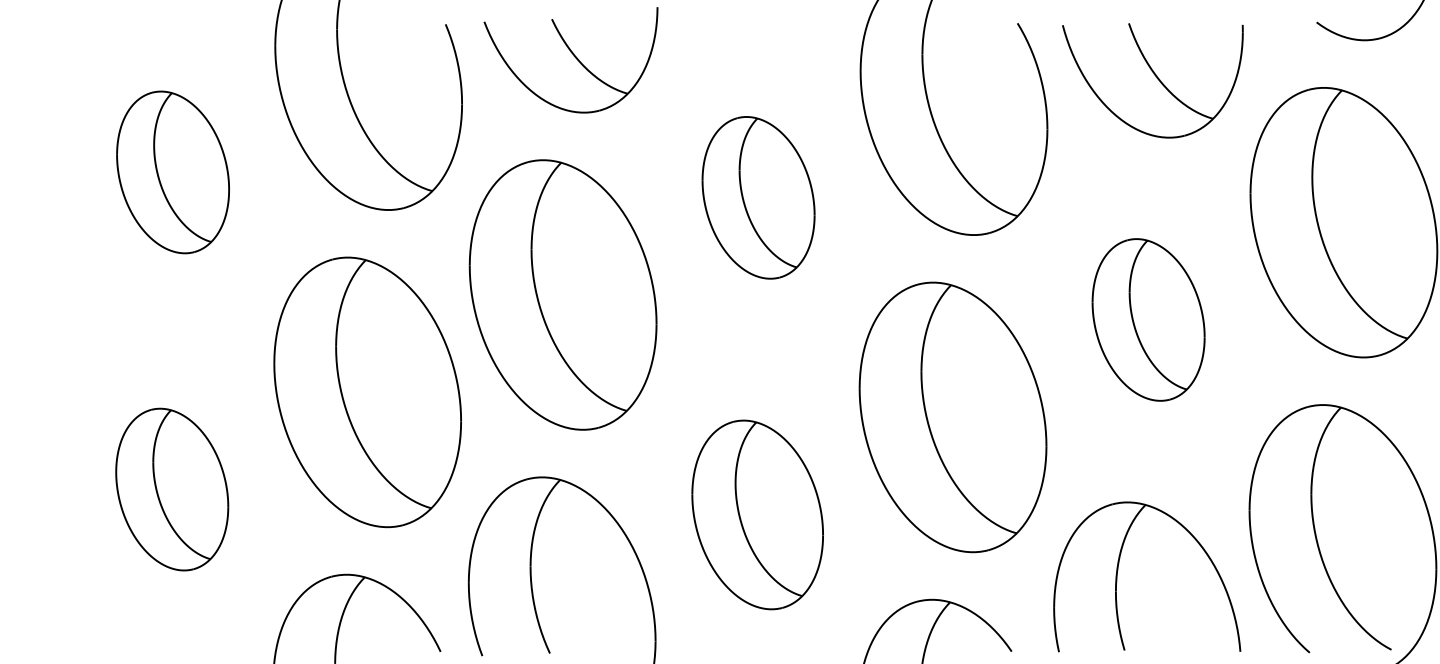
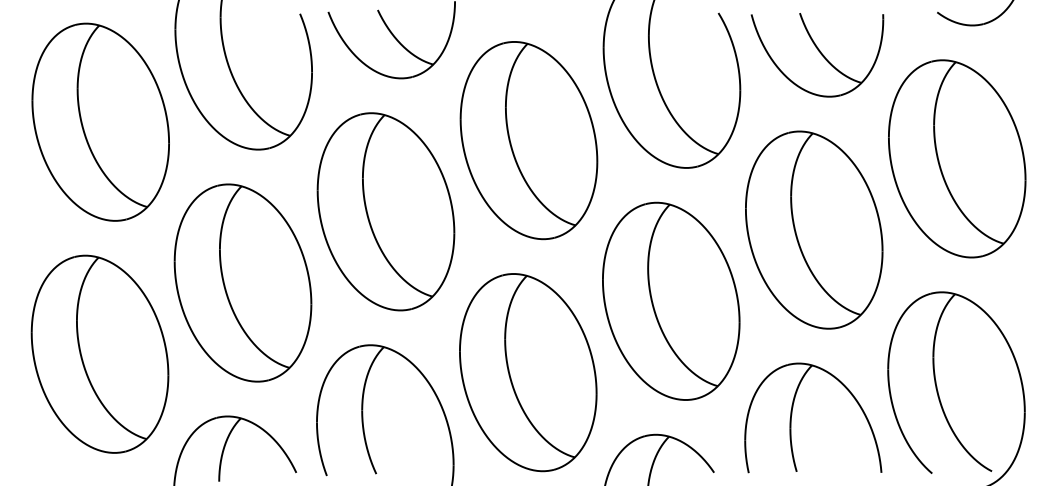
part: (172, 171) -> (100, 121), size x1.67
part: (757, 197) -> (528, 140), size x1.67
part: (1148, 319) -> (814, 229), size x1.67
part: (171, 488) -> (99, 353), size x1.67
part: (757, 514) -> (528, 372), size x1.43

